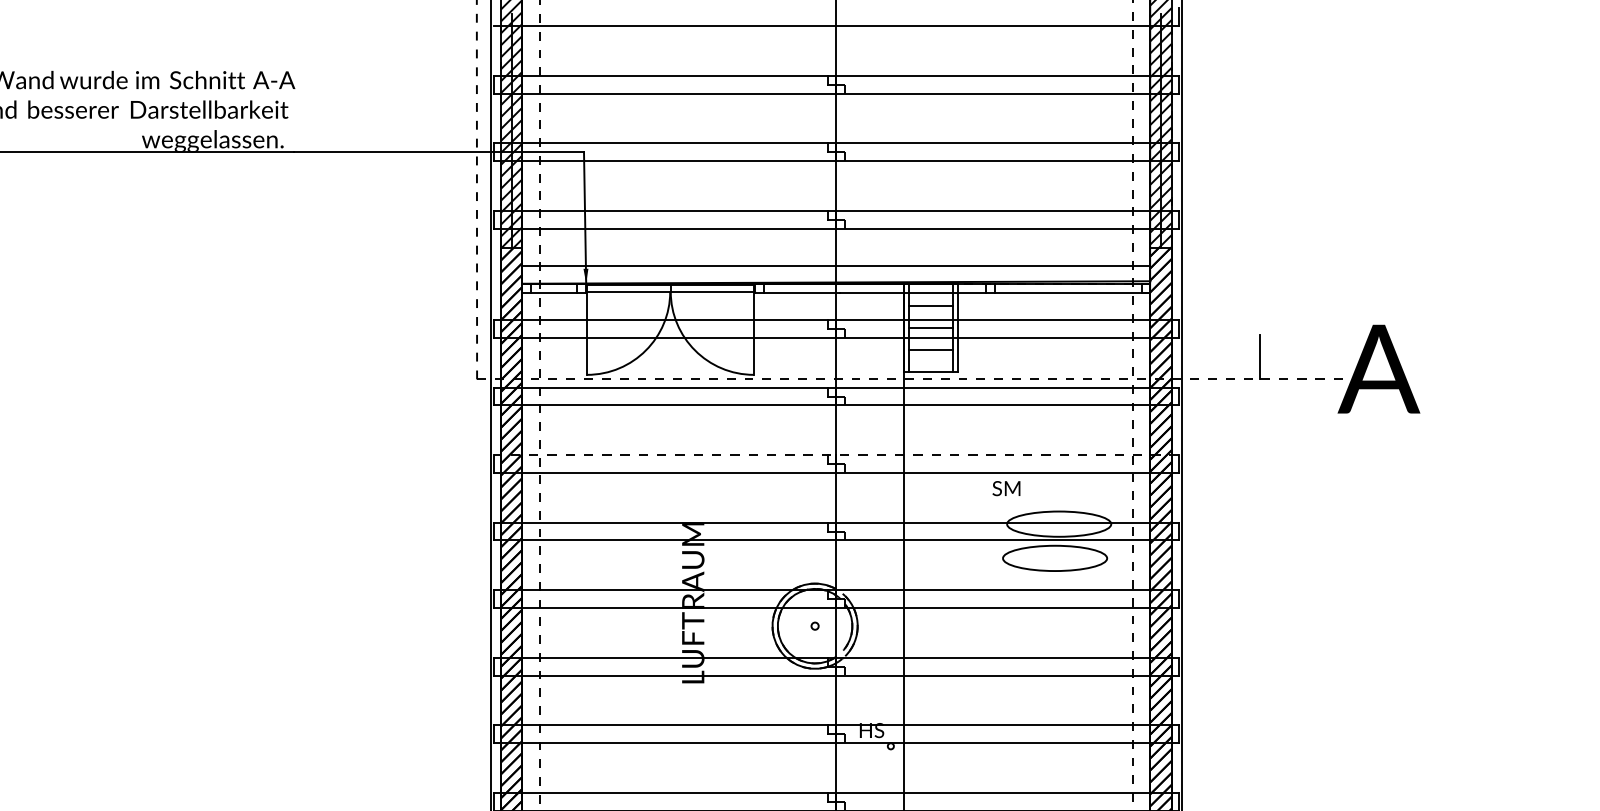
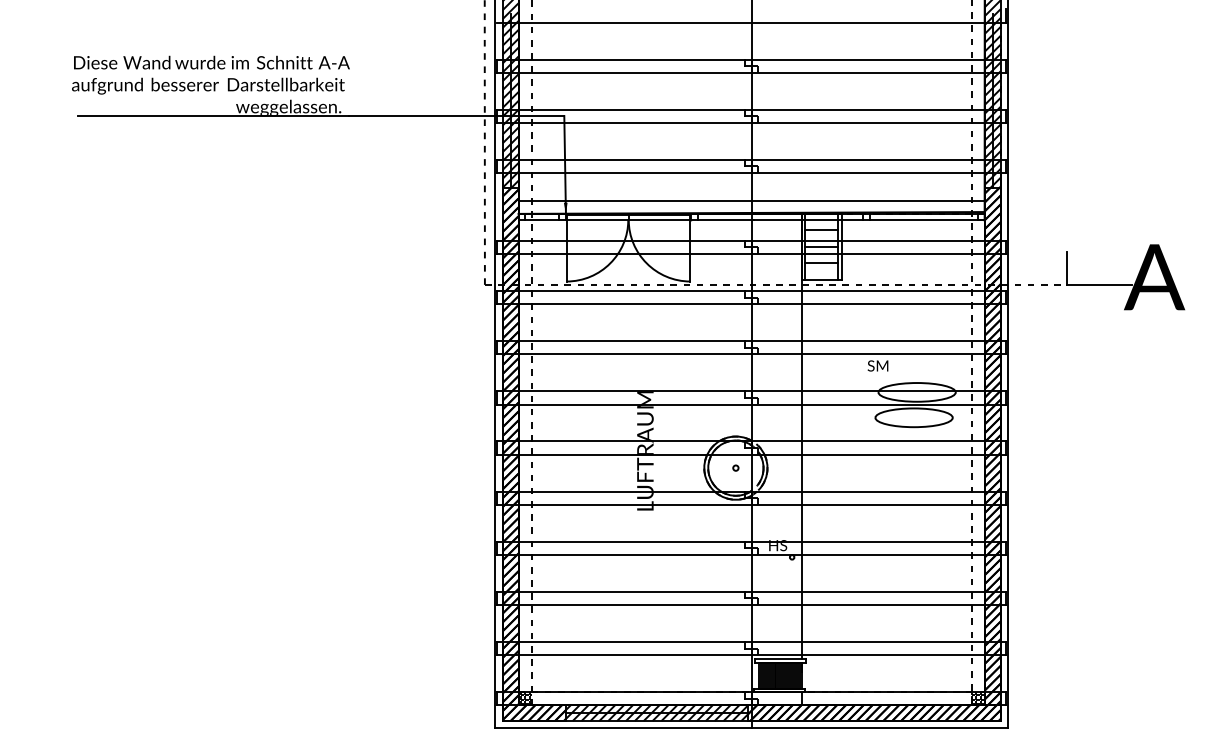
line: (1304, 378) -> (1099, 284), dashed -> solid
line: (836, 455) -> (751, 341), dashed -> solid

